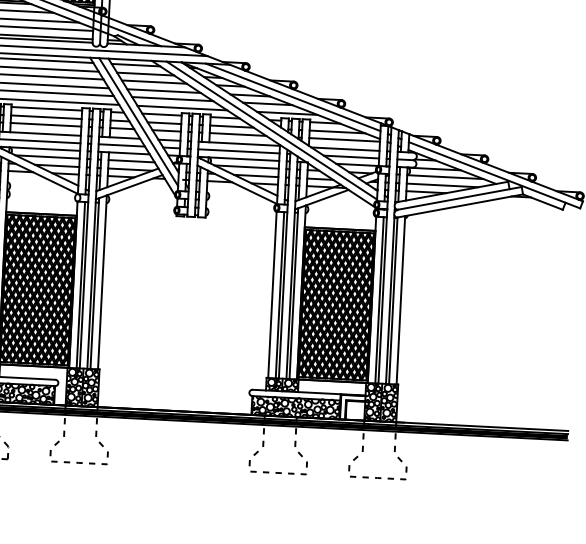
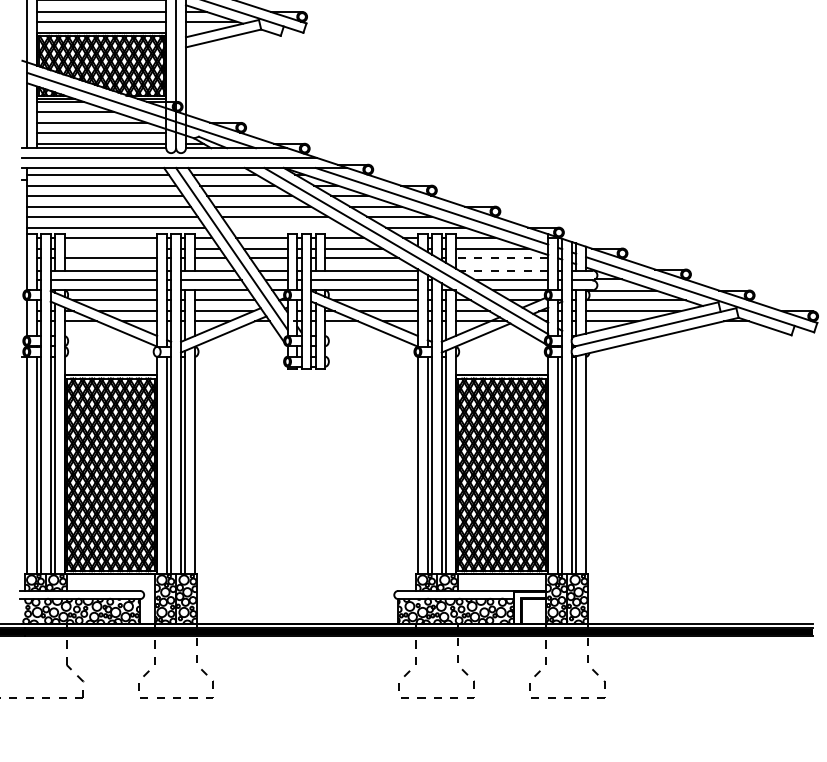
line: (182, 107) -> (287, 227), removed
line: (46, 117) -> (110, 248), removed
line: (344, 139) -> (501, 258), solid -> dashed
line: (345, 149) -> (503, 270), solid -> dashed

